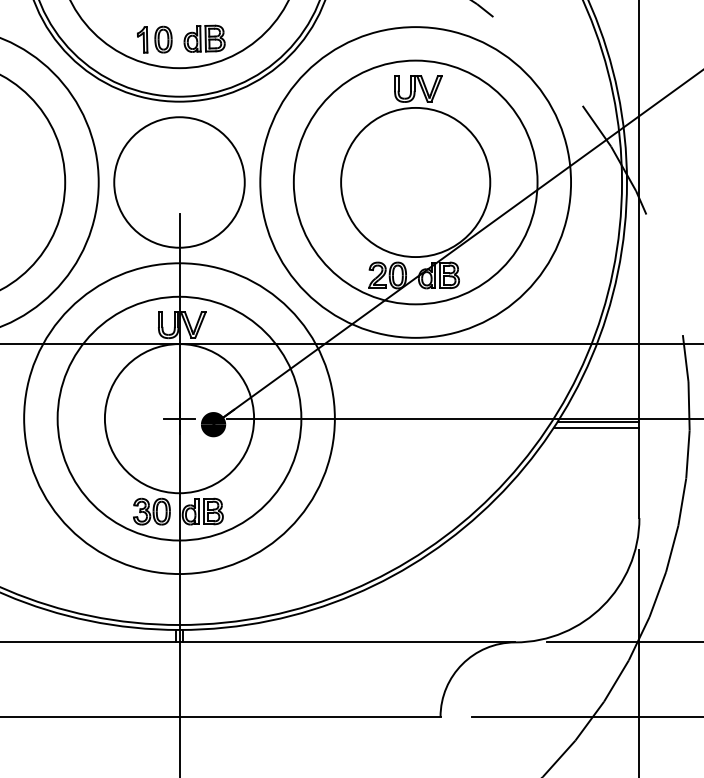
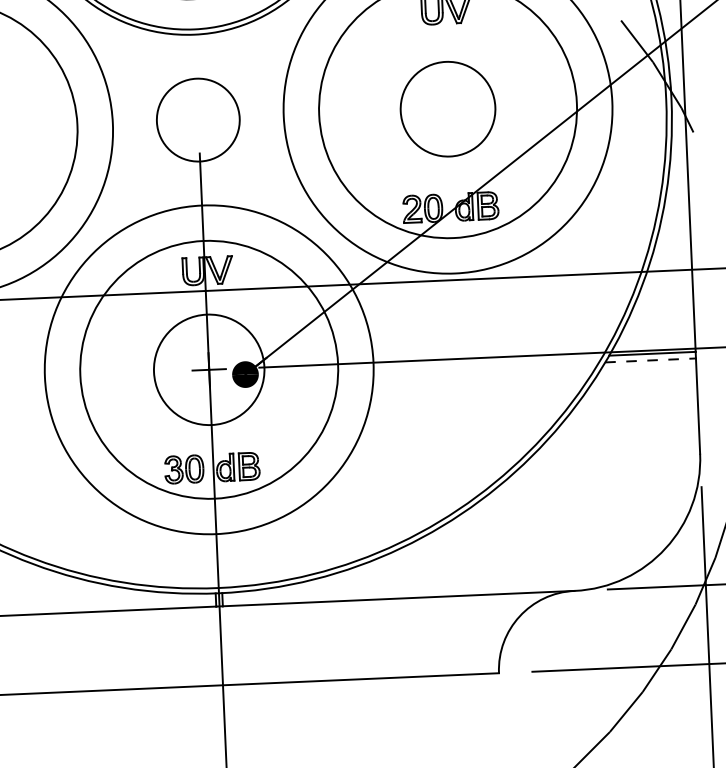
circle: (179, 182) -> (198, 120), size x0.6
circle: (415, 182) -> (447, 109), size x0.6
circle: (179, 418) -> (209, 369), size x0.7
line: (596, 427) -> (650, 359), solid -> dashed

